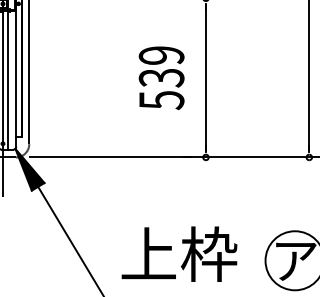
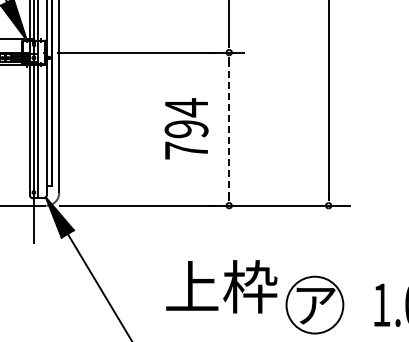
text: (161, 78) -> (186, 129), 539 -> 794
line: (206, 78) -> (229, 129), solid -> dashed
text: (179, 253) -> (221, 286), moved

